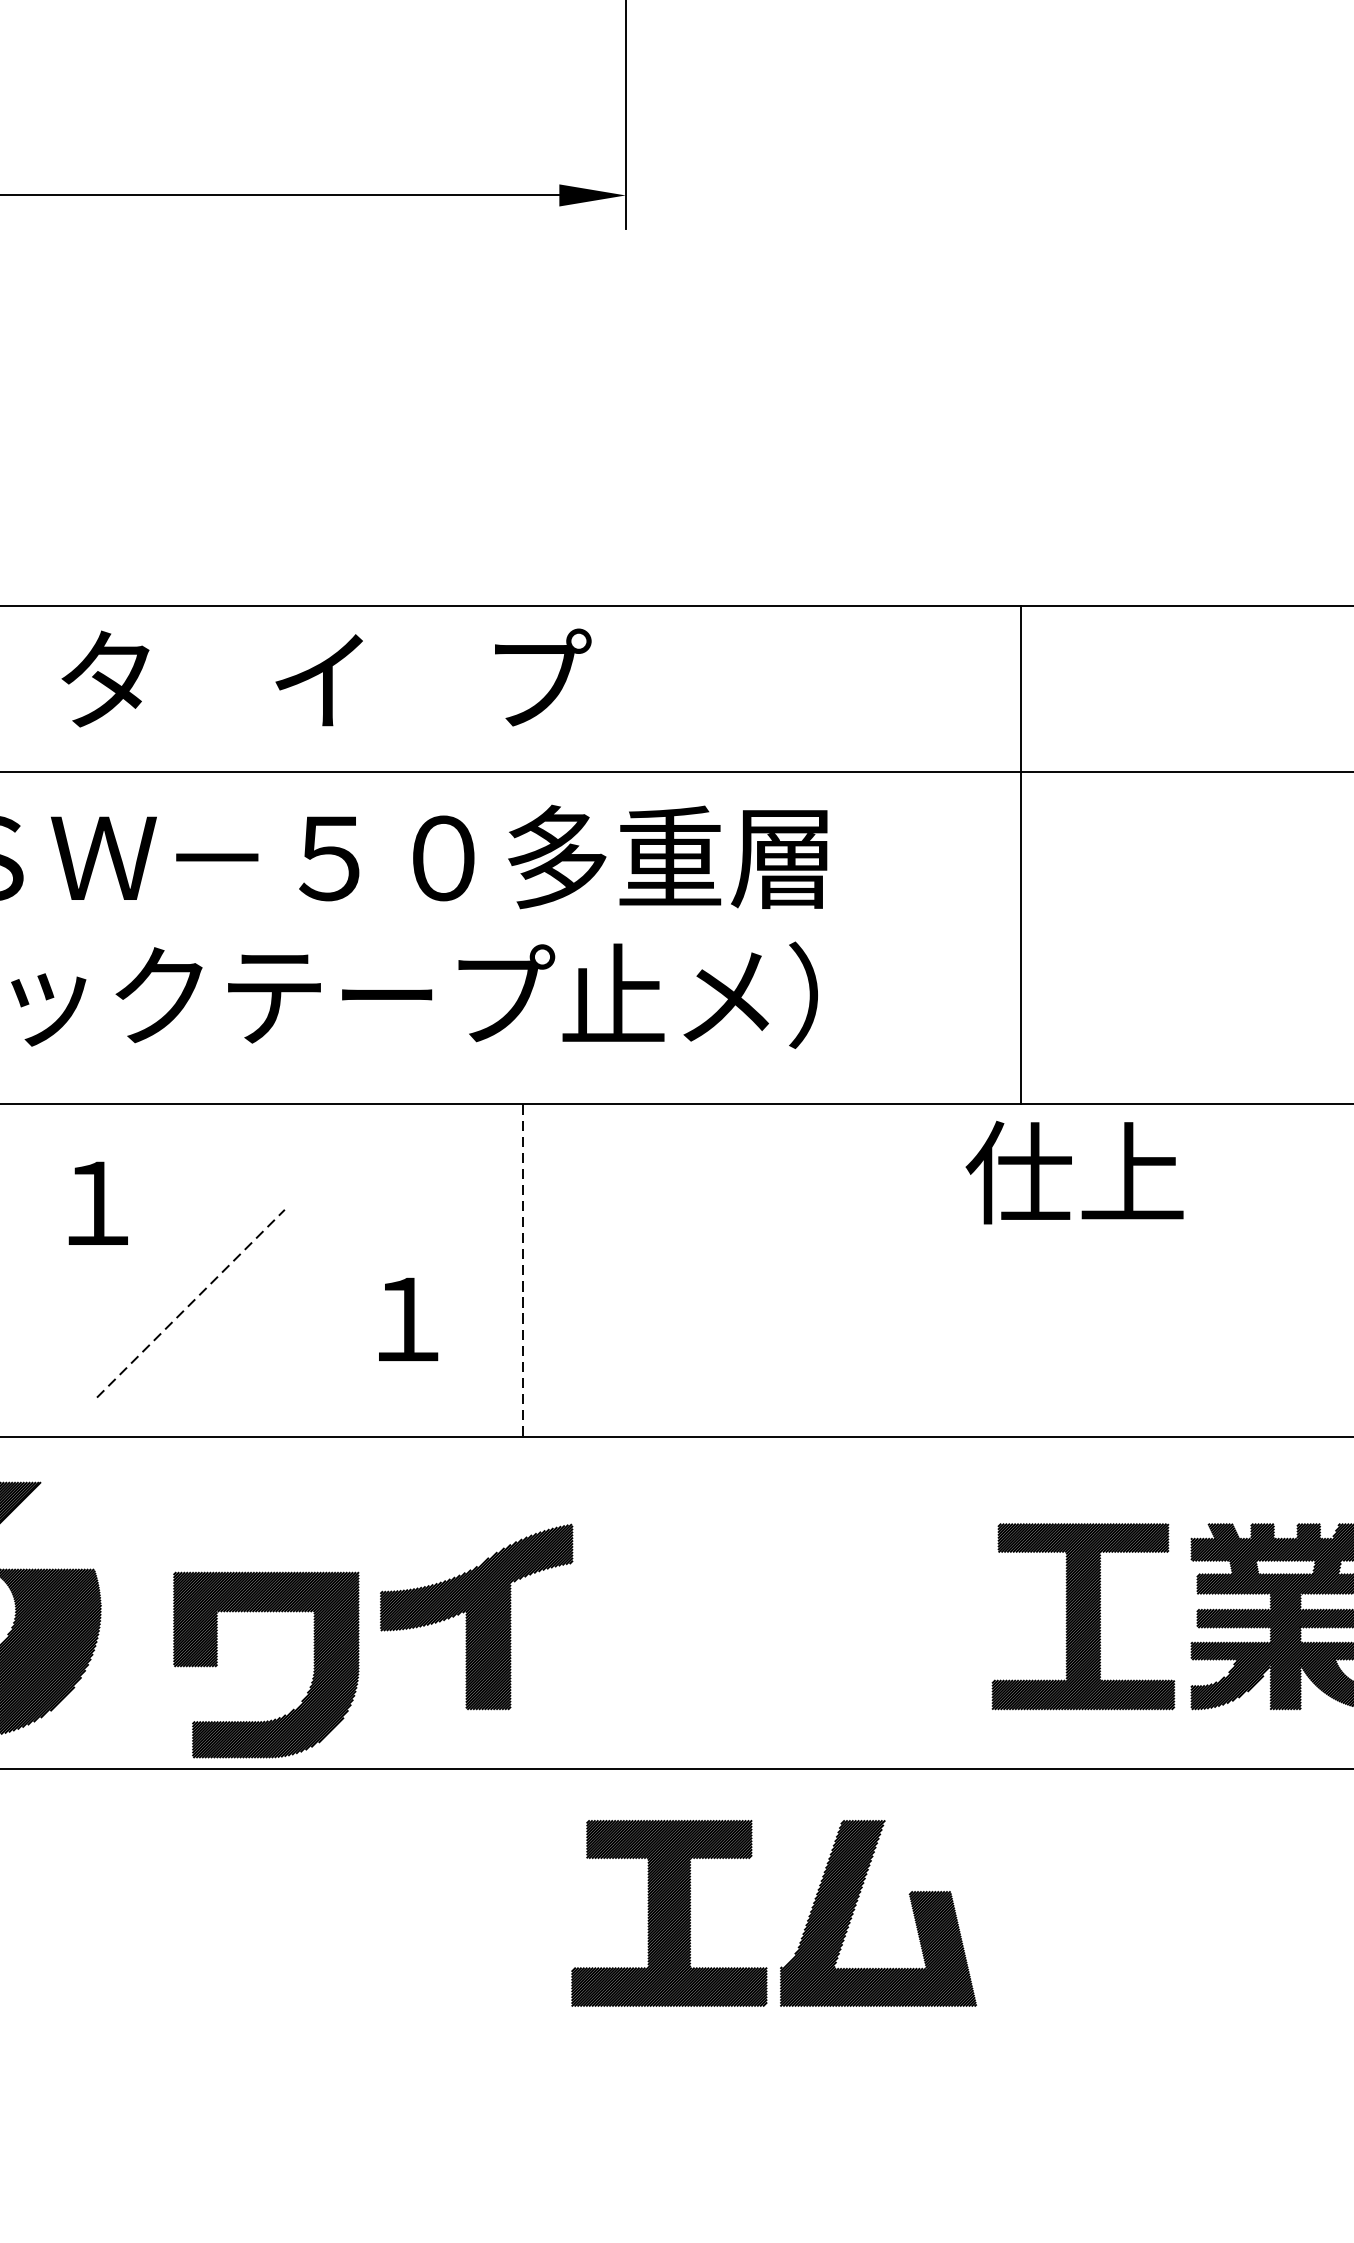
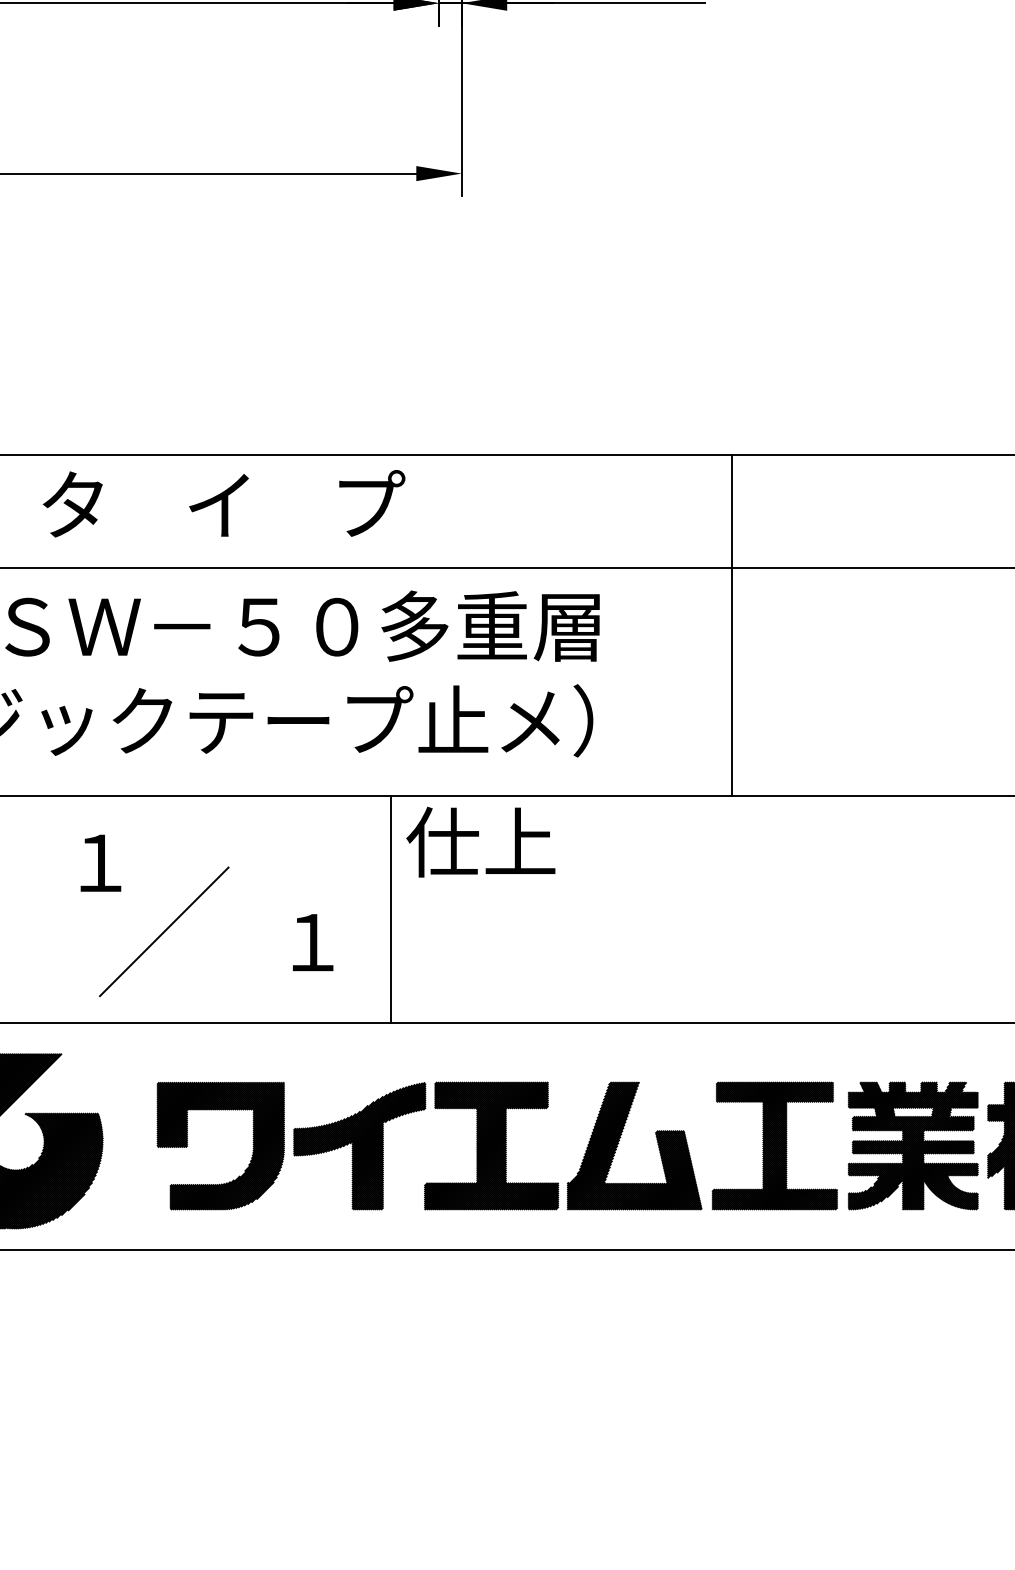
text: (325, 677) -> (223, 503), moved
text: (1074, 1171) -> (480, 841), moved
line: (523, 1271) -> (391, 909), dashed -> solid
line: (191, 1303) -> (164, 931), dashed -> solid
part: (312, 1665) -> (252, 1146), moved
part: (805, 1924) -> (584, 1153), moved

